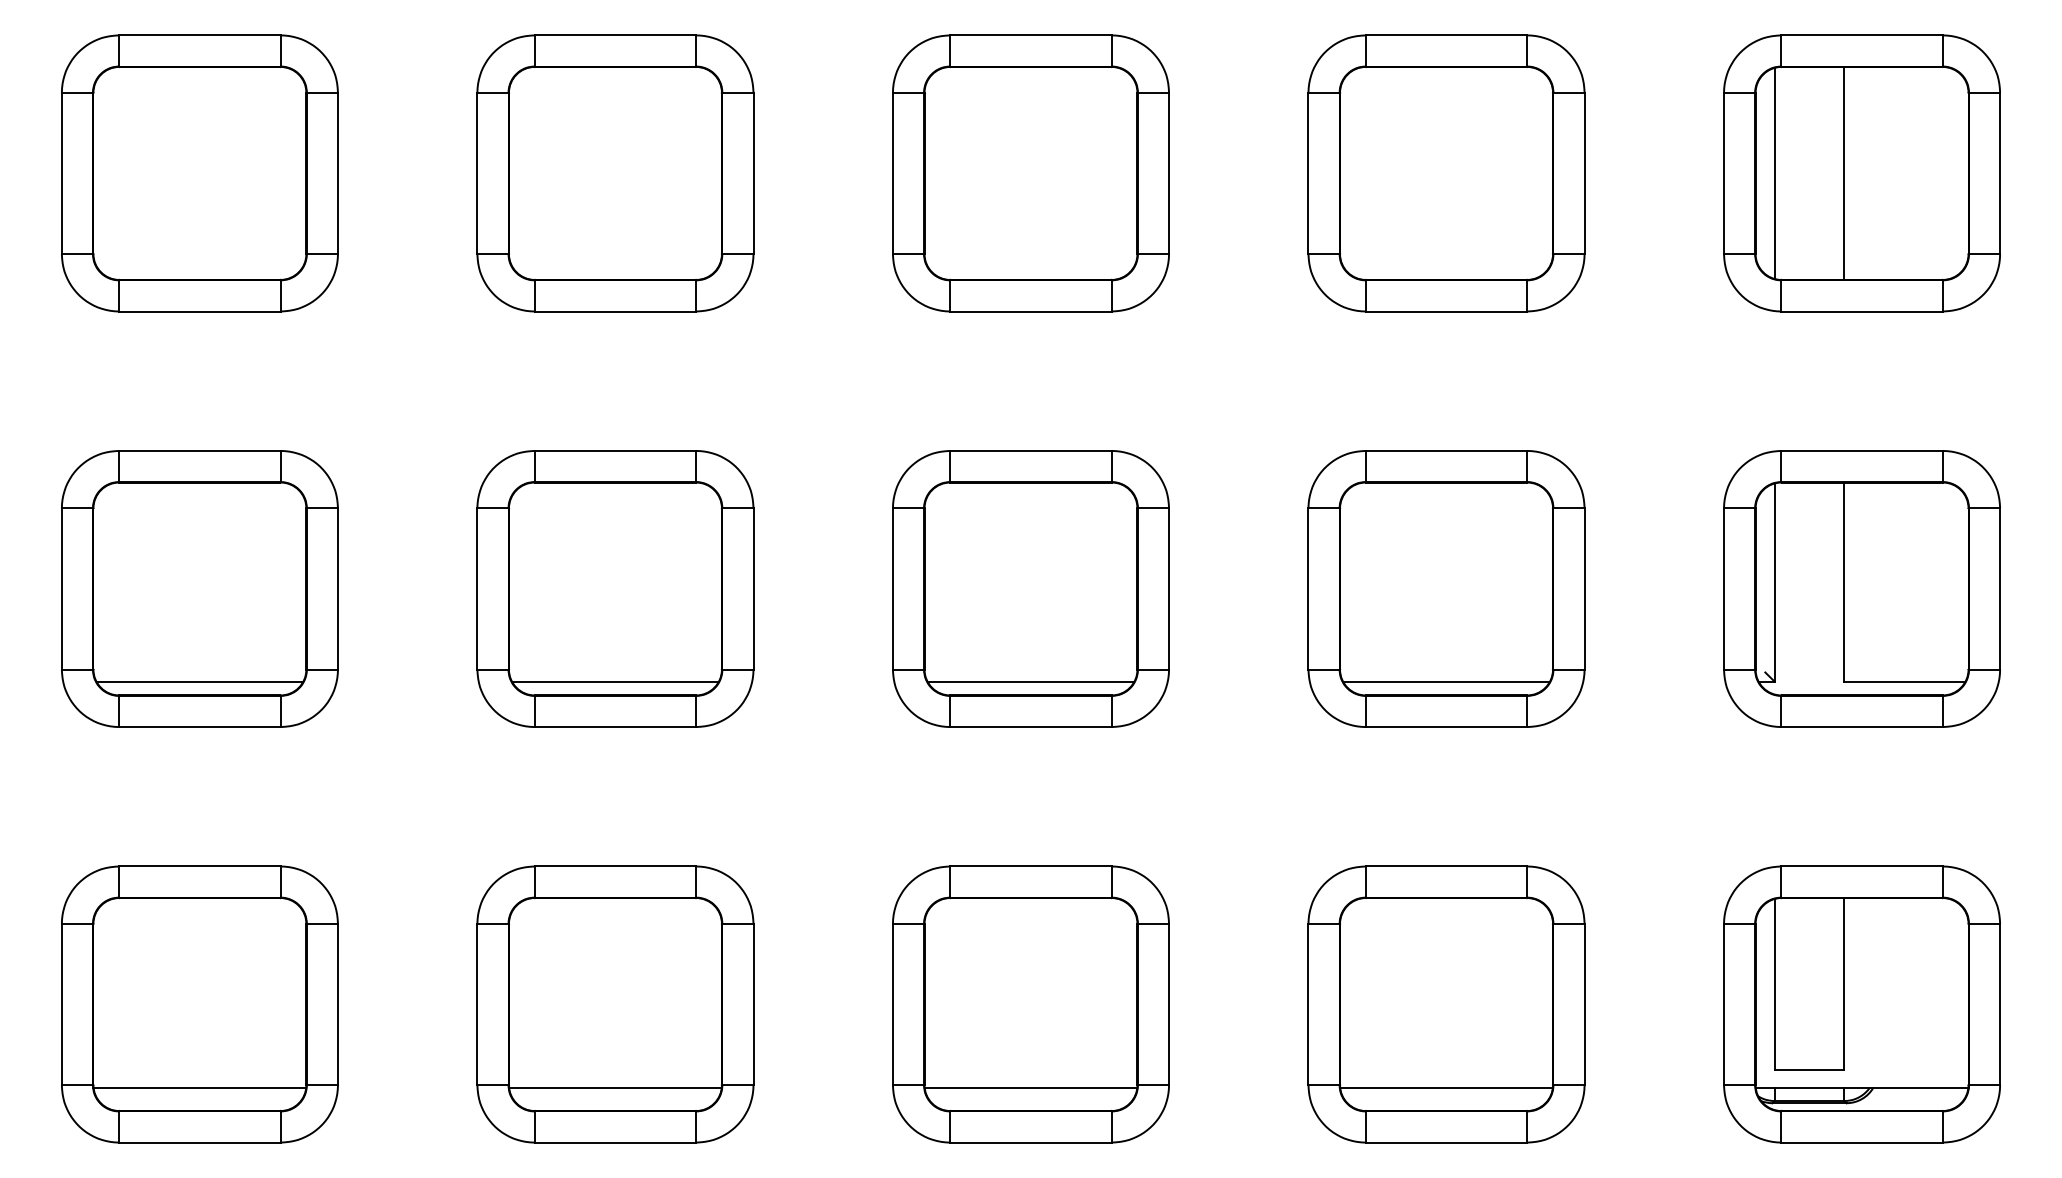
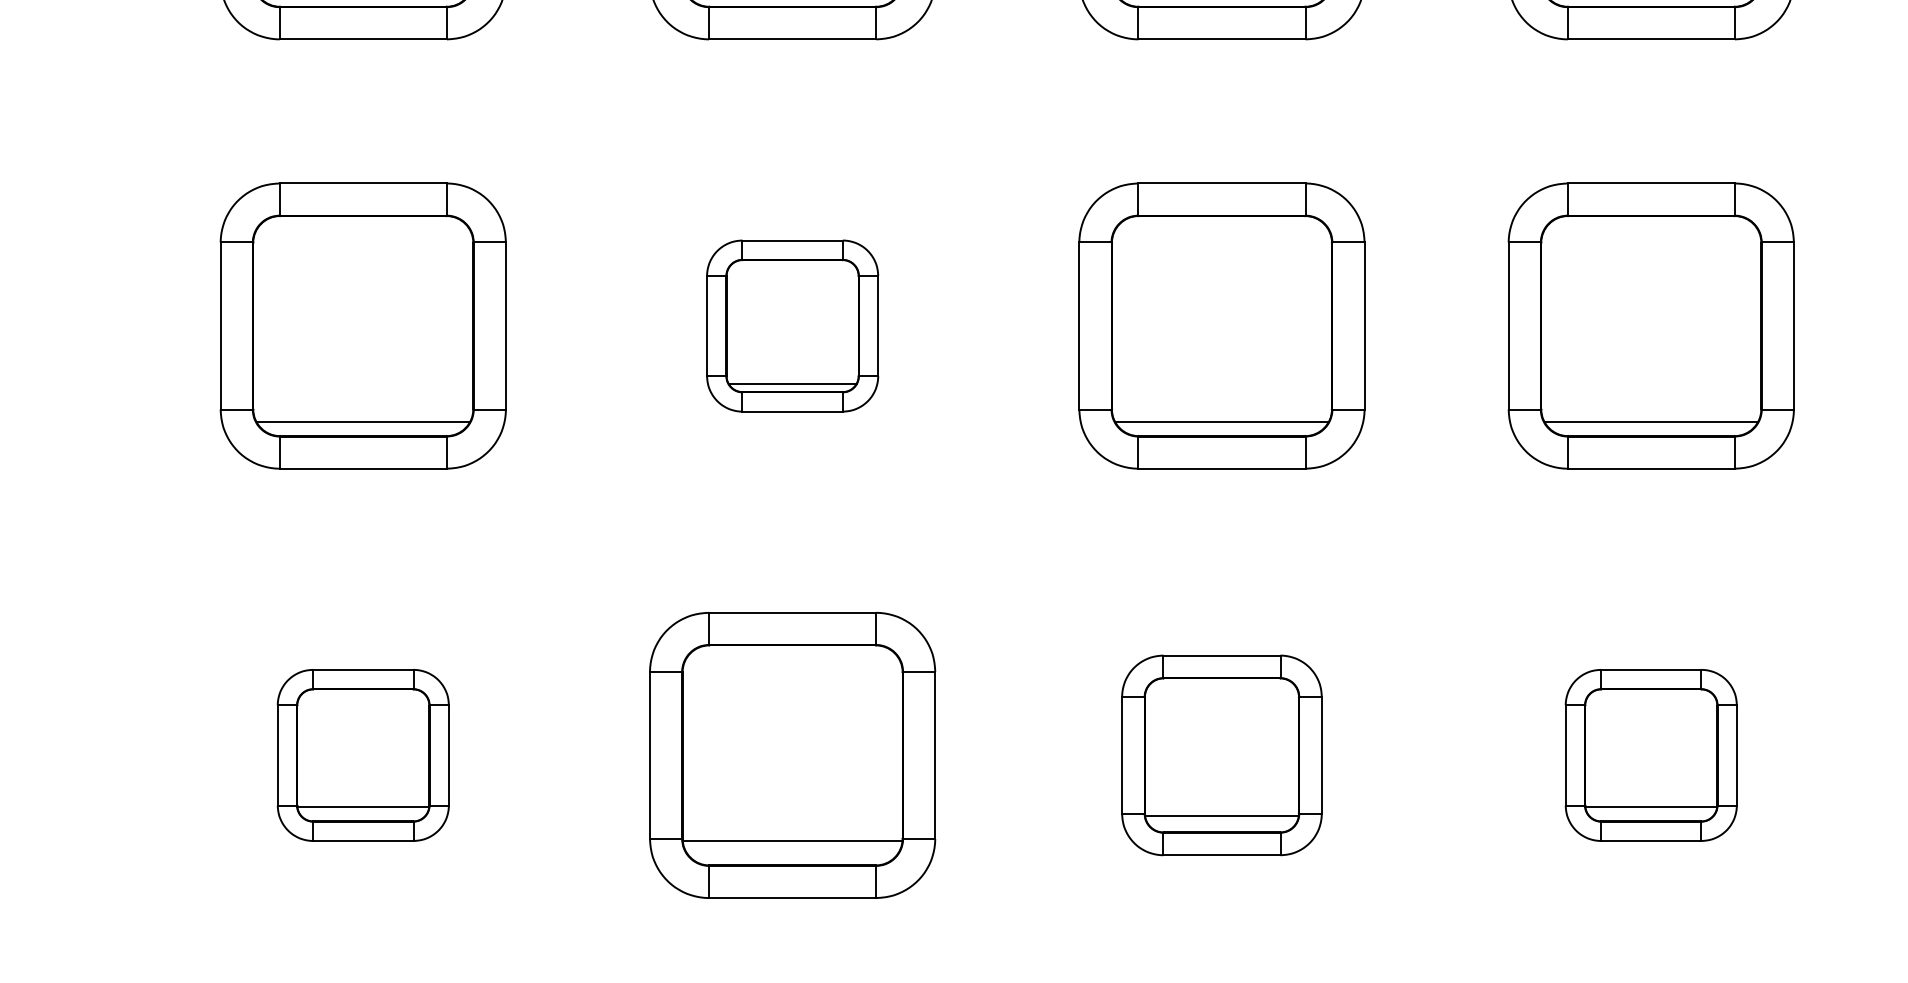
part: (615, 588) -> (792, 325), size x0.6
part: (199, 1004) -> (362, 755), size x0.6
part: (1030, 1004) -> (1221, 755), size x0.7
part: (1446, 1004) -> (1651, 755), size x0.6

